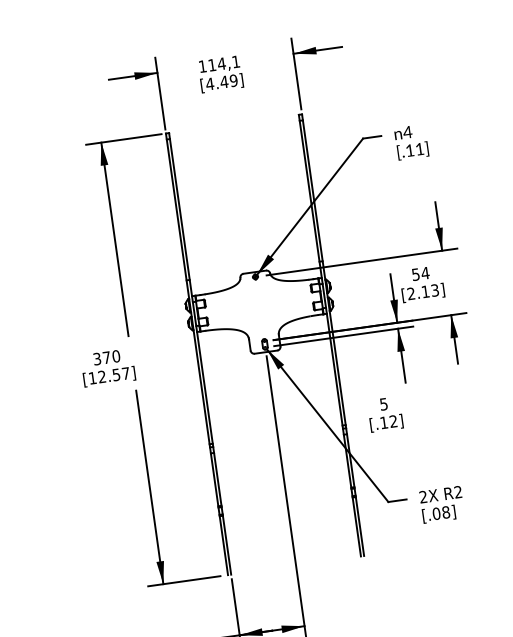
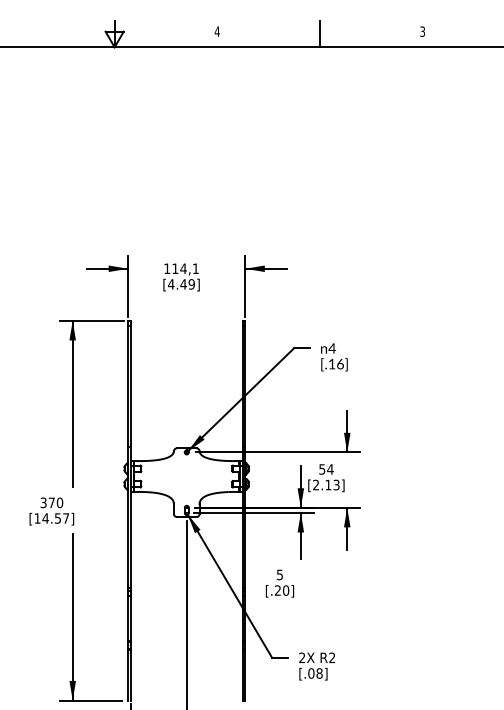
text: (419, 149) -> (340, 364), [.11] -> [.16]
text: (101, 376) -> (45, 518), [12.57] -> [14.57]
text: (388, 422) -> (281, 590), [.12] -> [.20]

